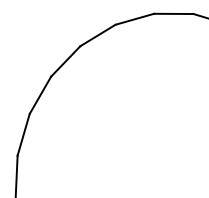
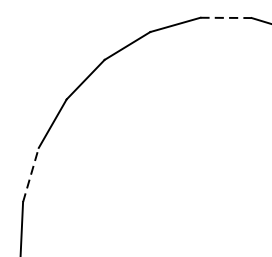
line: (173, 13) -> (225, 17), solid -> dashed
line: (23, 134) -> (30, 174), solid -> dashed

